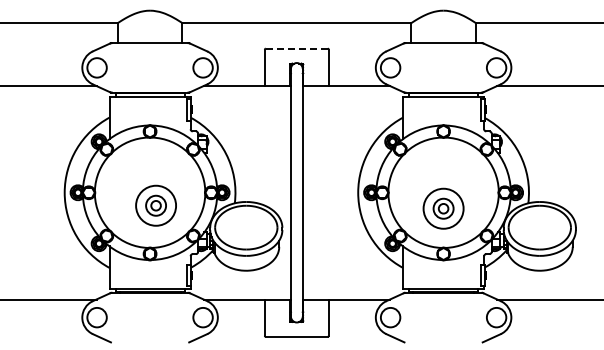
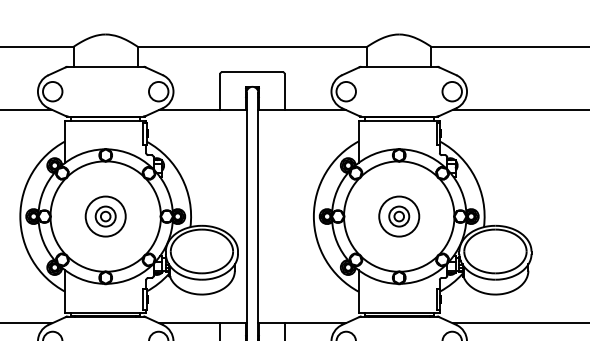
line: (296, 48) -> (252, 72), dashed -> solid
part: (155, 205) -> (105, 216), moved
part: (443, 208) -> (399, 216), moved

